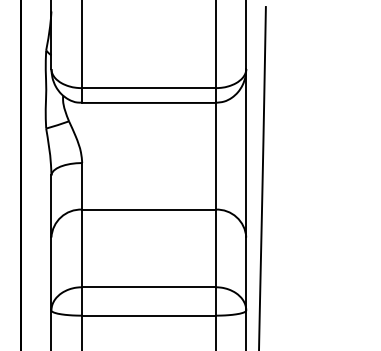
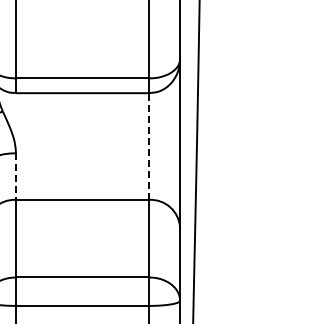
line: (215, 155) -> (149, 145), solid -> dashed
line: (82, 186) -> (16, 176), solid -> dashed

